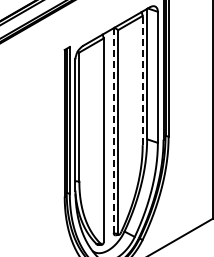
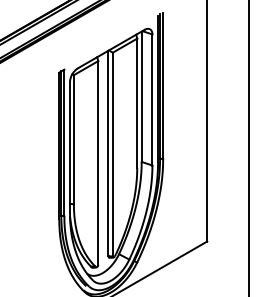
line: (142, 80) -> (137, 103), dashed -> solid
line: (113, 130) -> (108, 153), dashed -> solid

